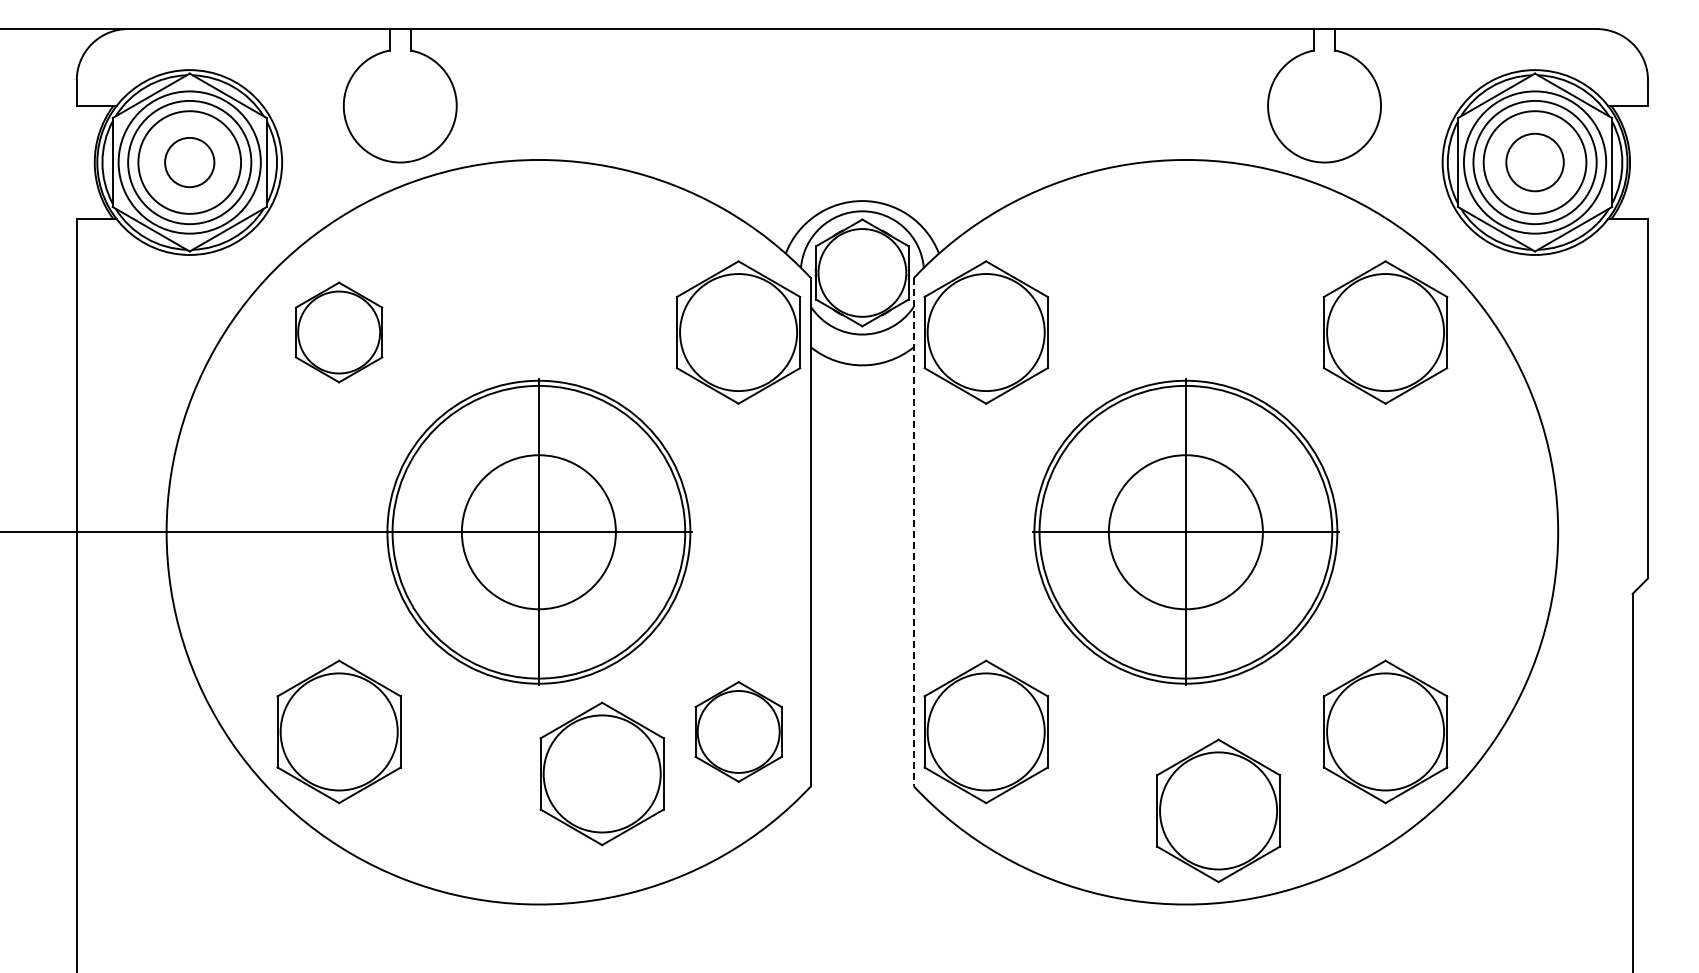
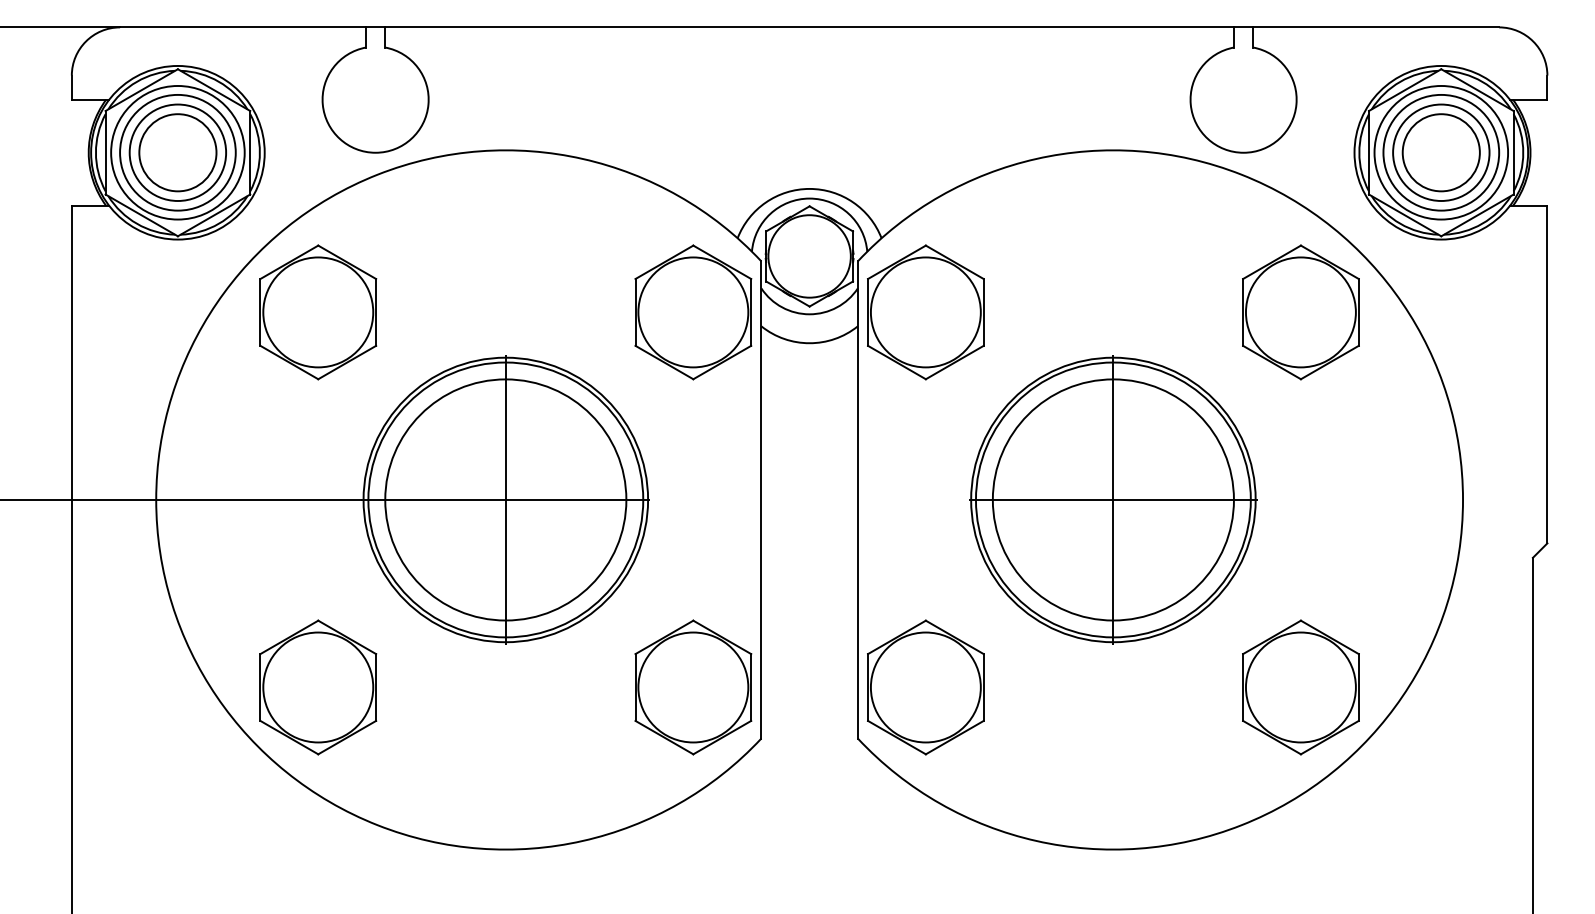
circle: (189, 162) -> (177, 152), size x1.67
circle: (1534, 162) -> (1440, 152), size x1.43
part: (338, 332) -> (317, 312), size x1.43
circle: (538, 531) -> (505, 499), size x1.67
circle: (1185, 531) -> (1113, 499), size x1.67
line: (913, 532) -> (857, 500), dashed -> solid
part: (738, 731) -> (693, 687), size x1.43
part: (601, 773) -> (564, 726), removed
part: (1218, 810) -> (1144, 761), removed

